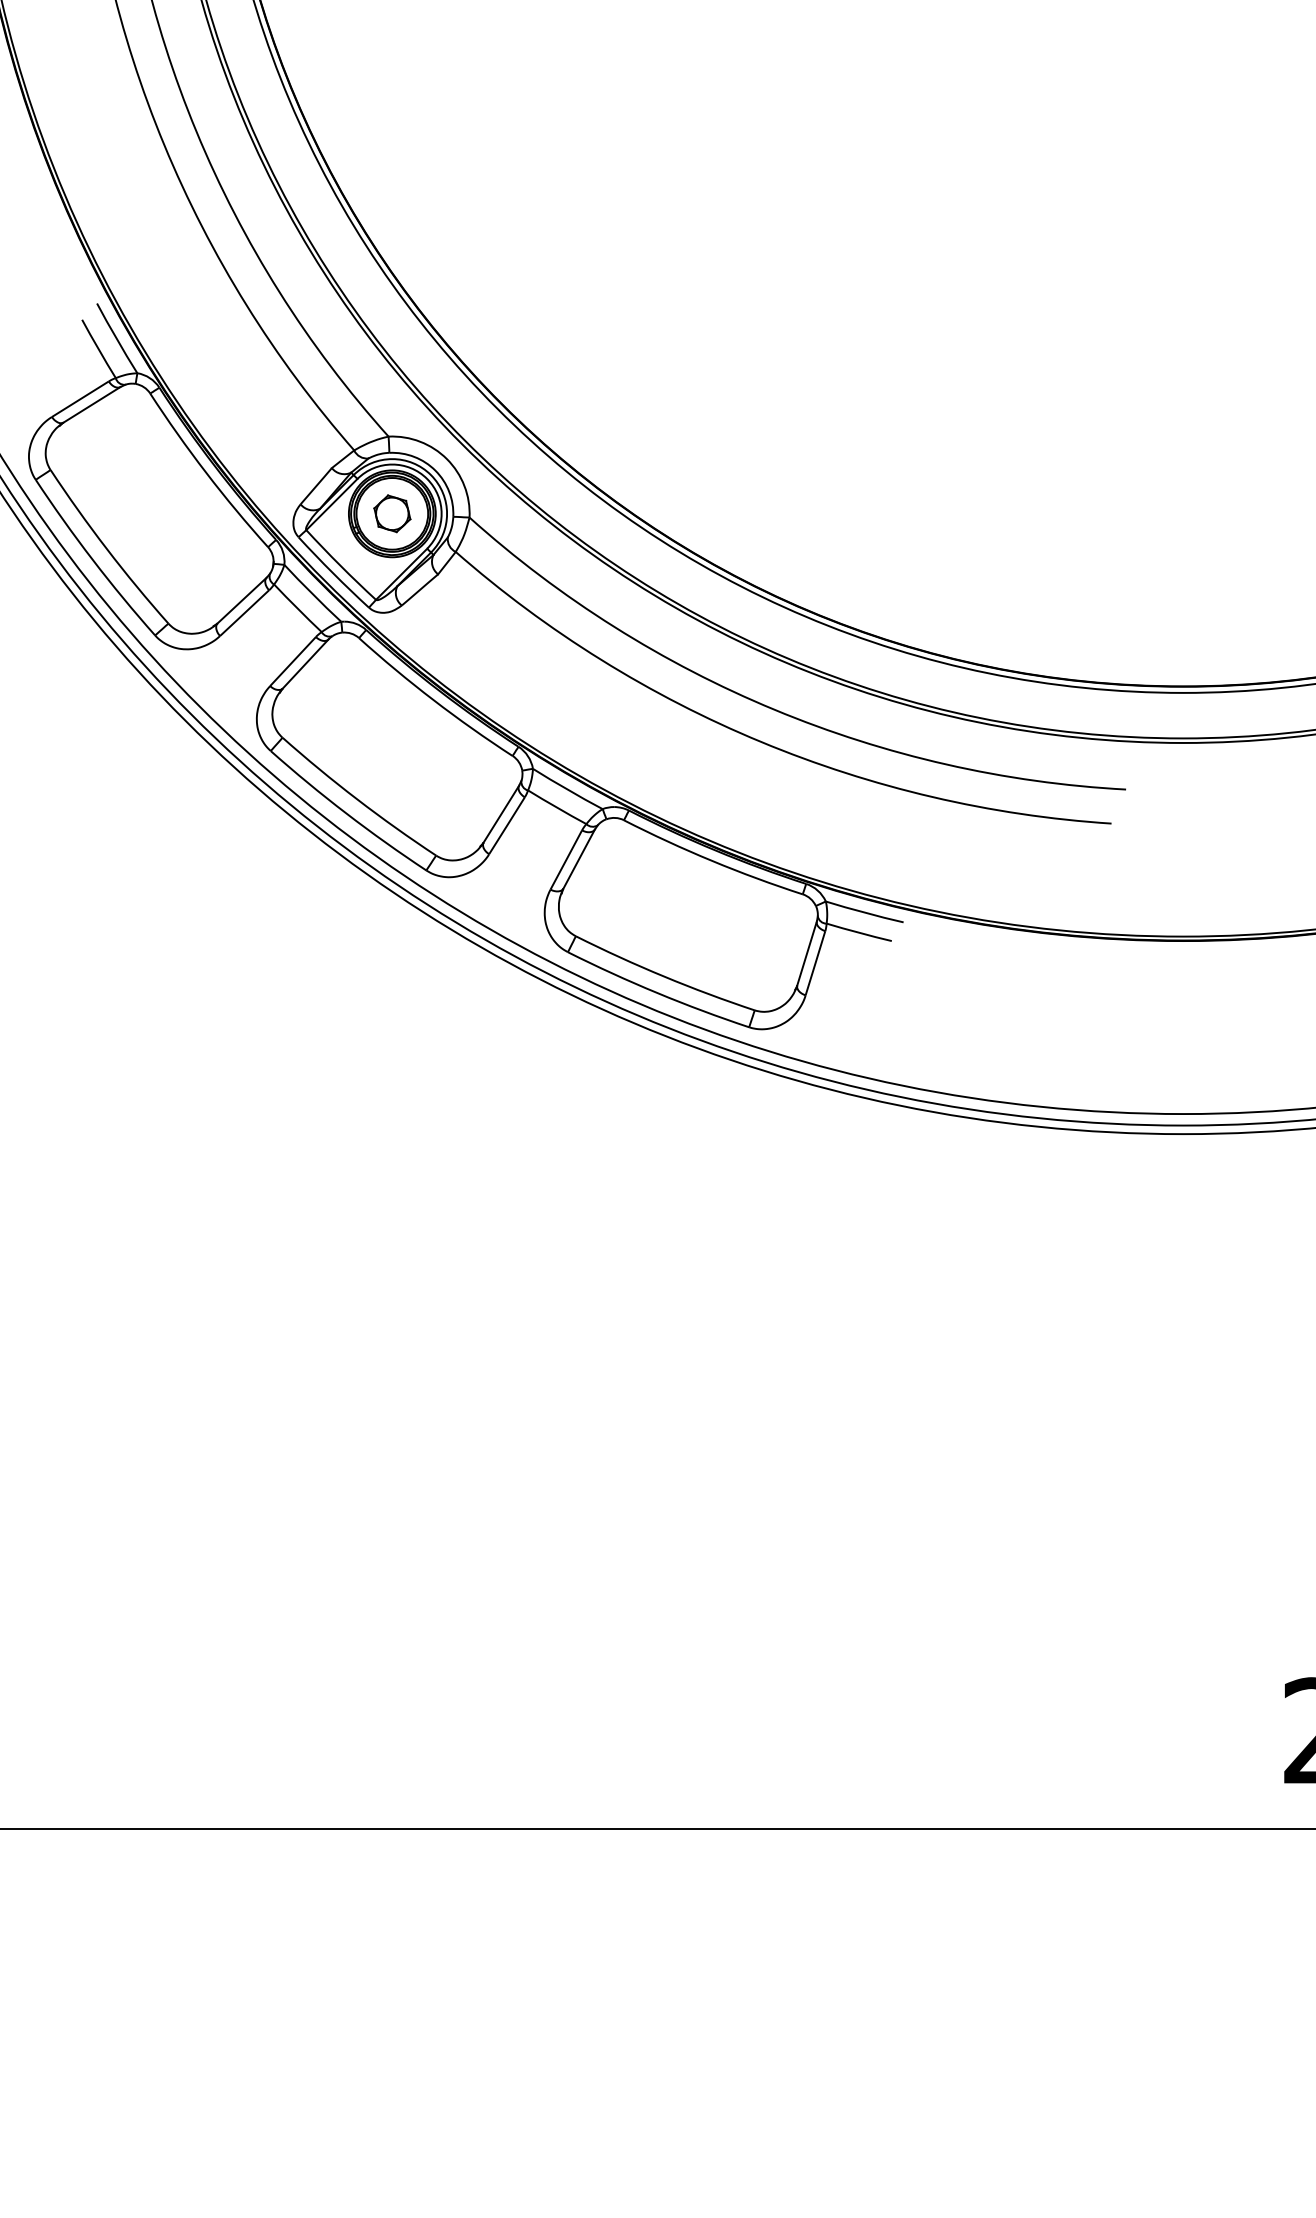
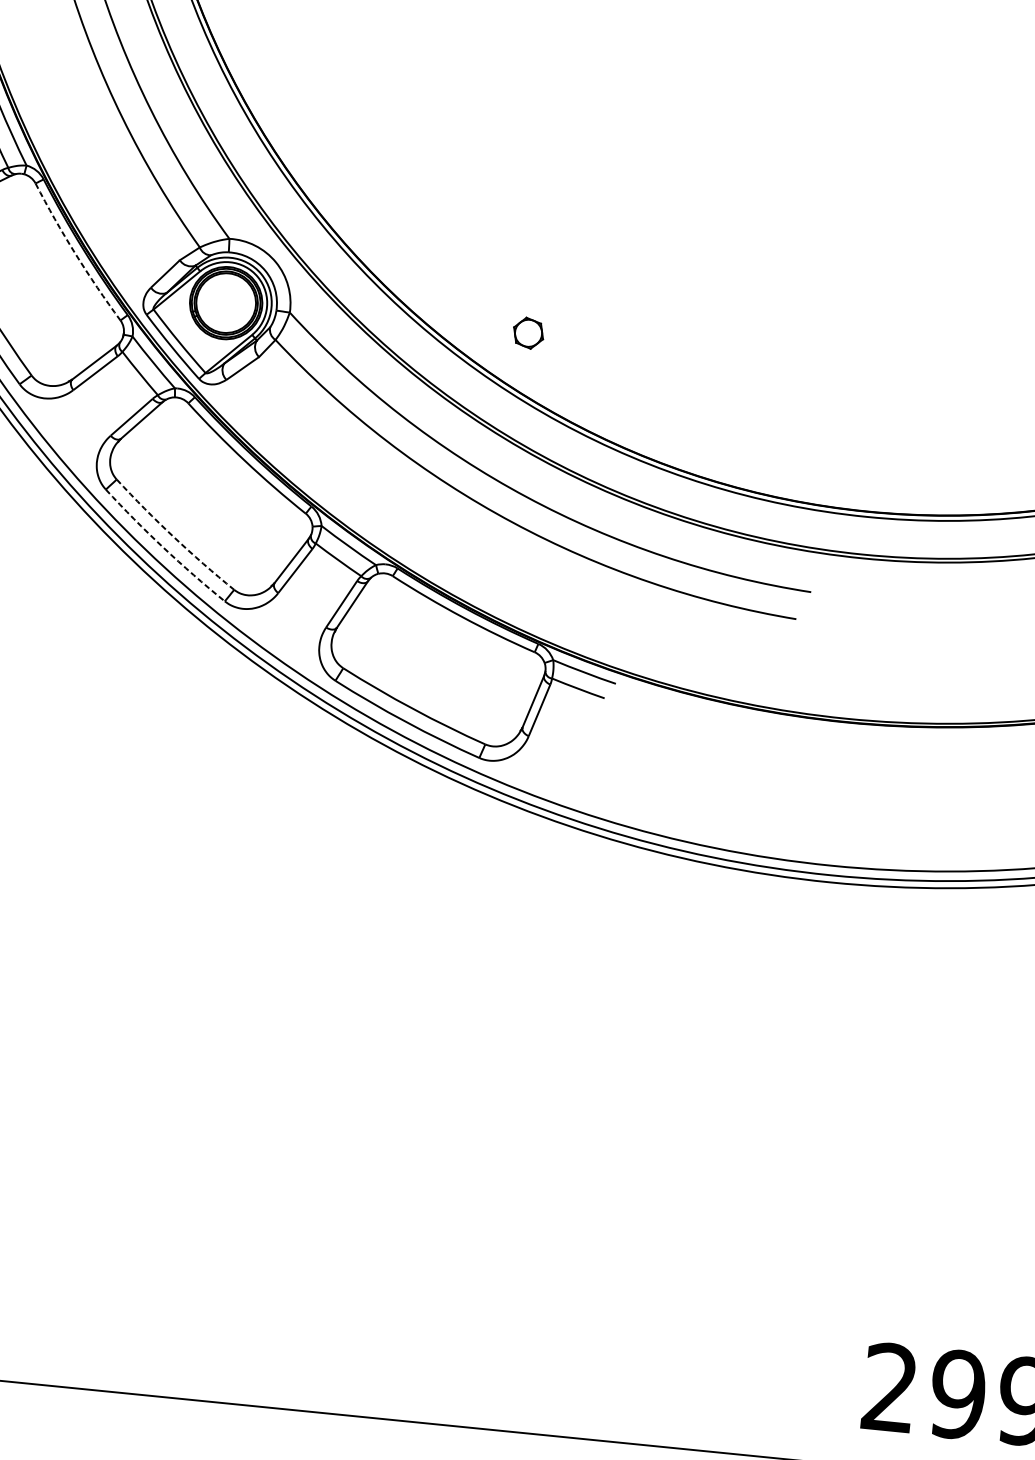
arc: (206, 472) -> (75, 253), solid -> dashed
part: (392, 513) -> (528, 333), moved
arc: (357, 799) -> (173, 536), solid -> dashed
arc: (346, 813) -> (163, 547), solid -> dashed

